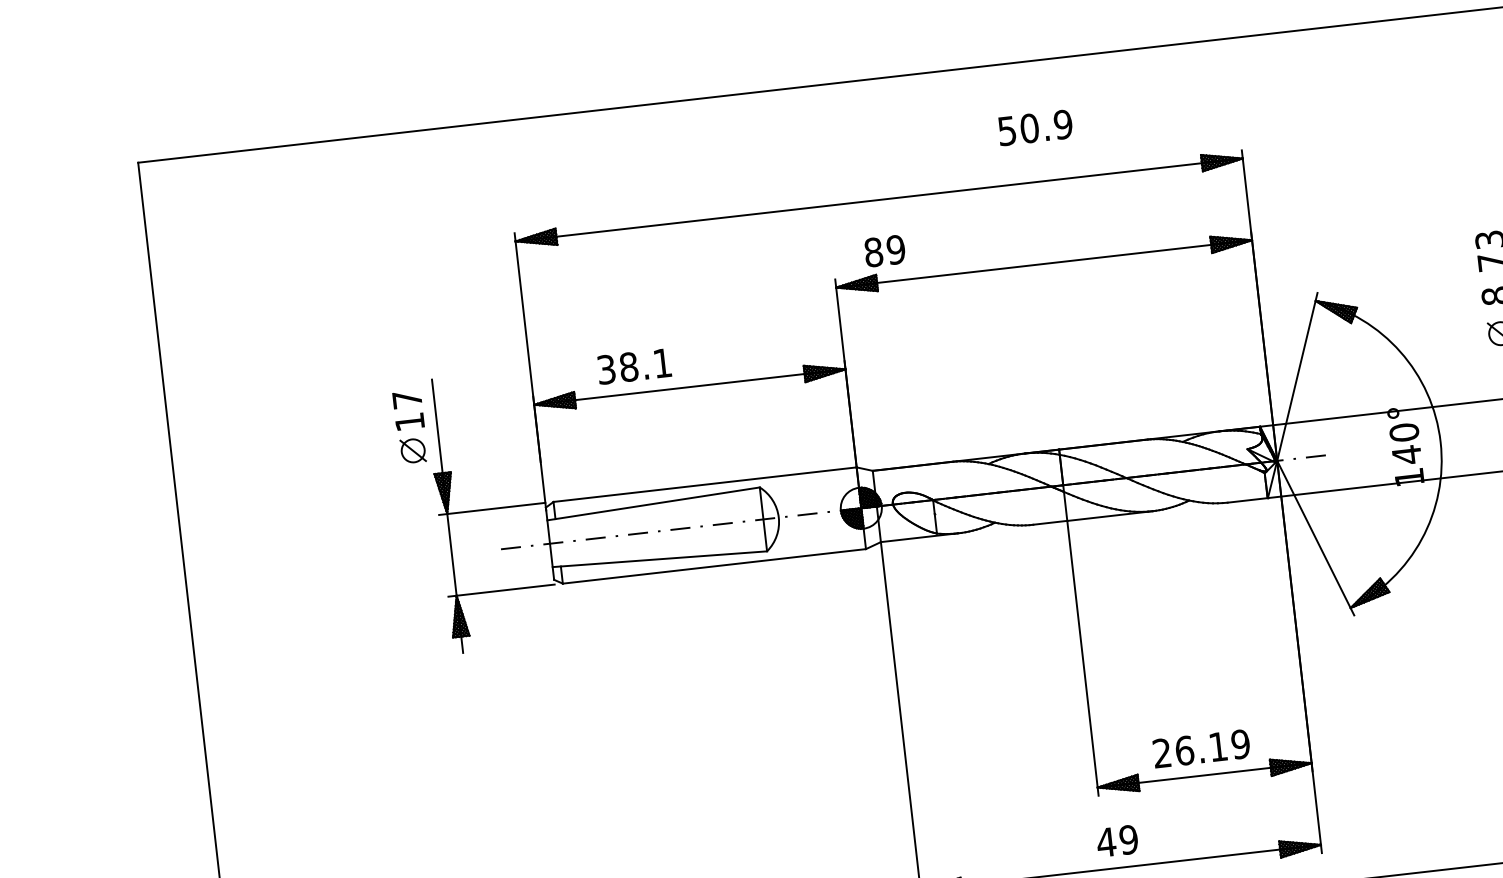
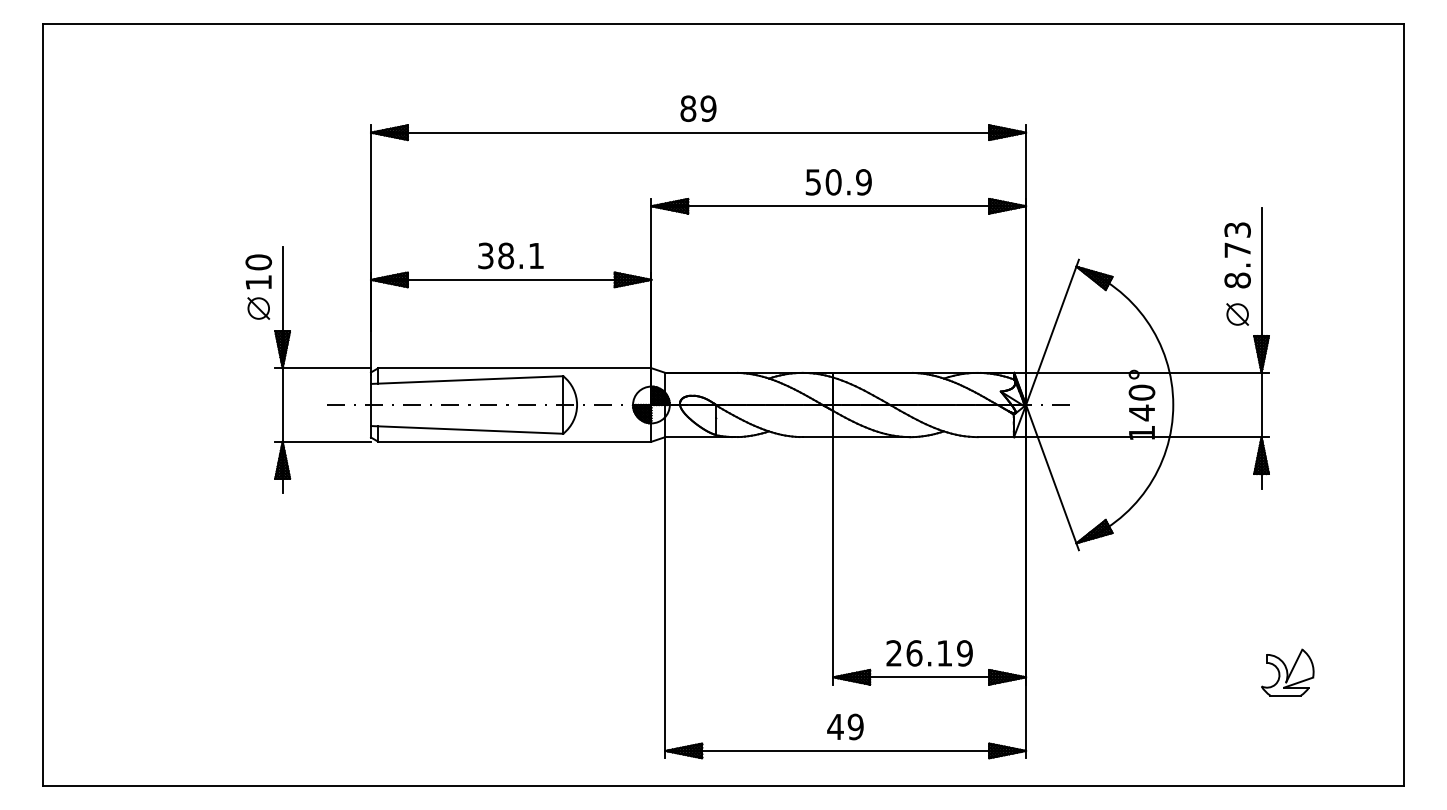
text: (1035, 128) -> (838, 182), moved
text: (884, 250) -> (698, 108), moved
text: (633, 366) -> (510, 255), moved
text: (407, 399) -> (258, 262), 17 -> 10

